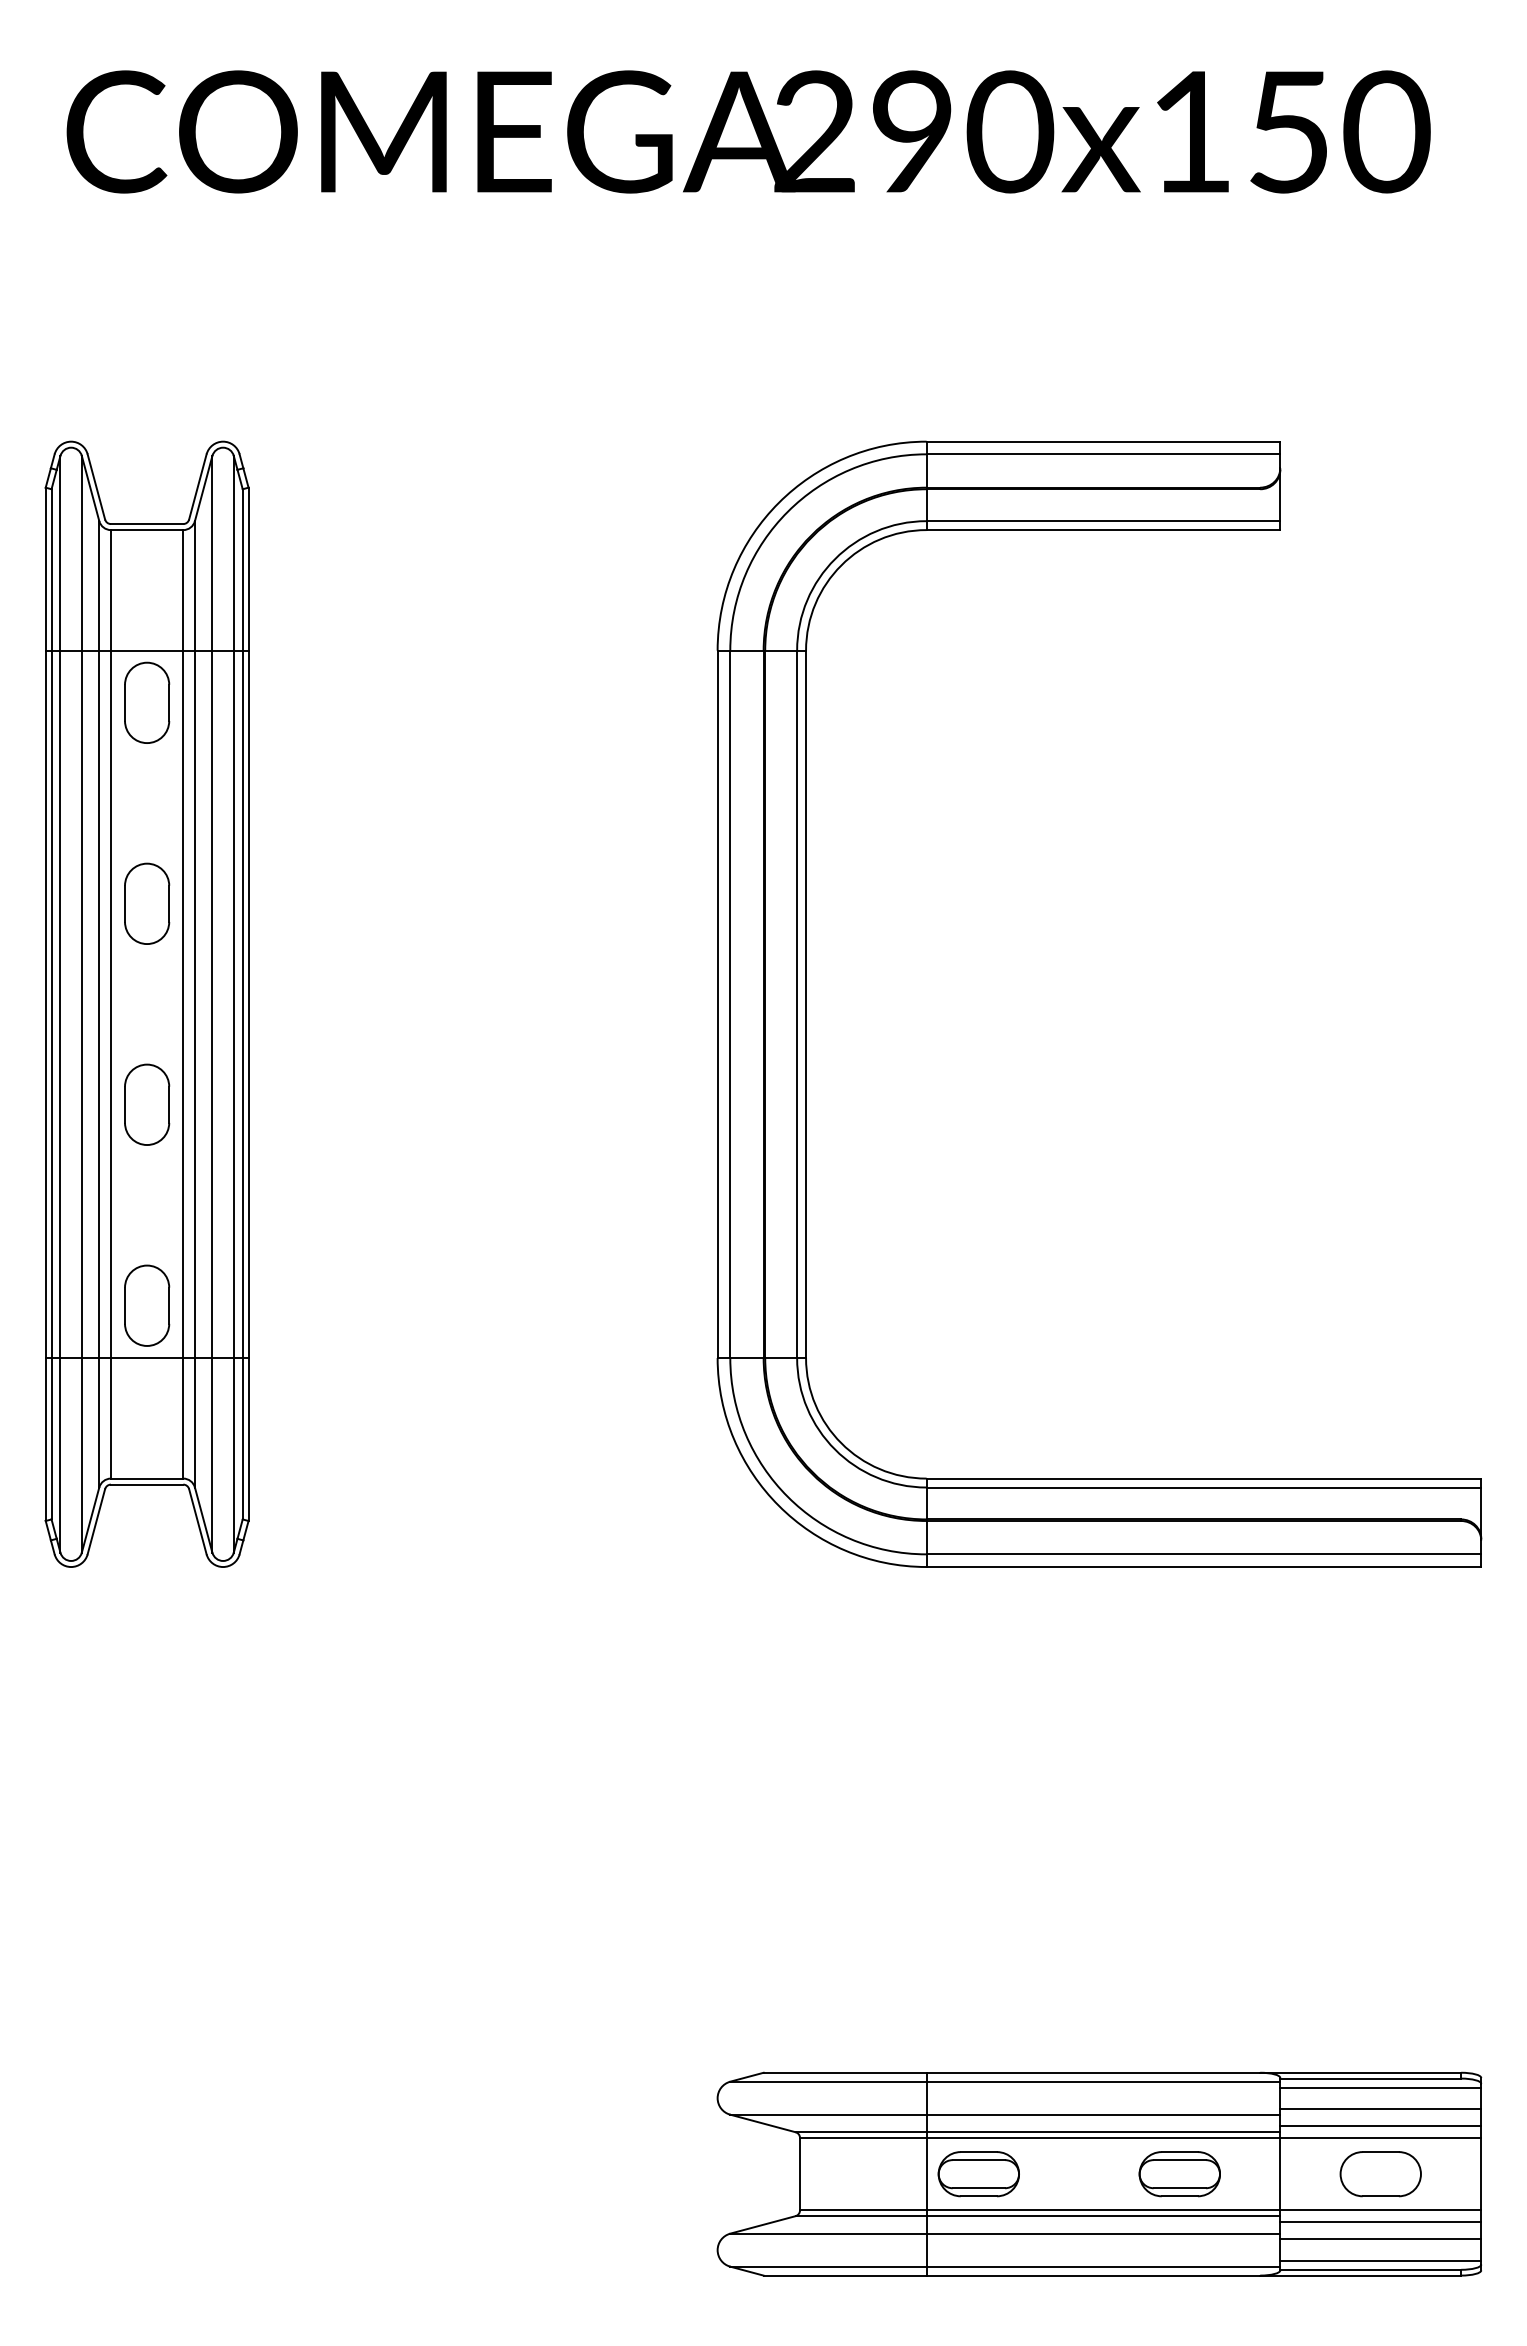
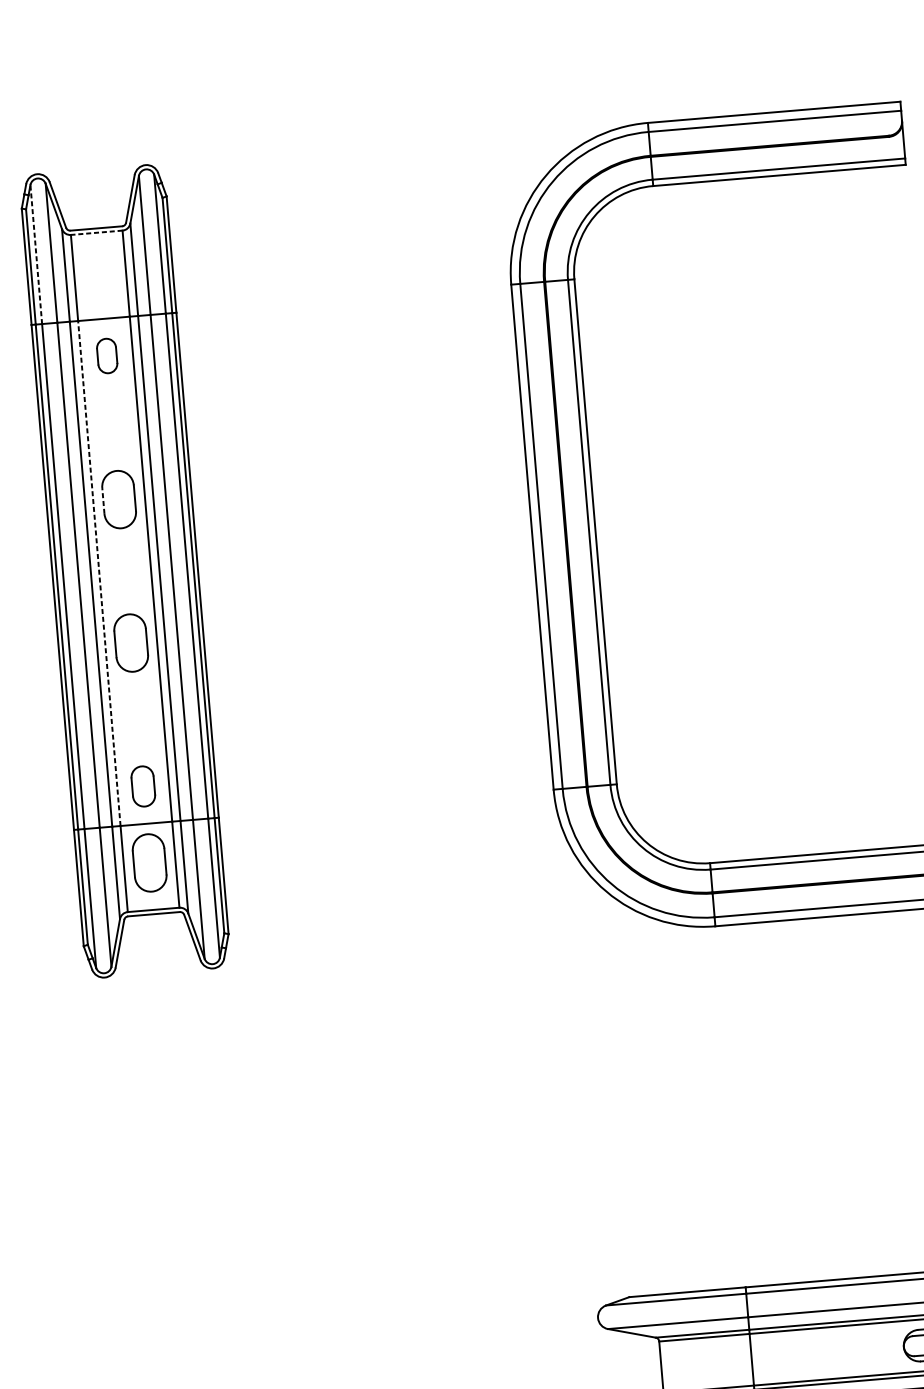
line: (146, 530) -> (96, 233), solid -> dashed
line: (60, 552) -> (36, 253), solid -> dashed
part: (147, 702) -> (107, 355), size x0.6
line: (125, 903) -> (103, 500), solid -> dashed
line: (110, 1004) -> (99, 573), solid -> dashed
part: (147, 1305) -> (143, 786), size x0.7
part: (147, 1412) -> (149, 862), added
part: (978, 2174) -> (788, 1356), removed

